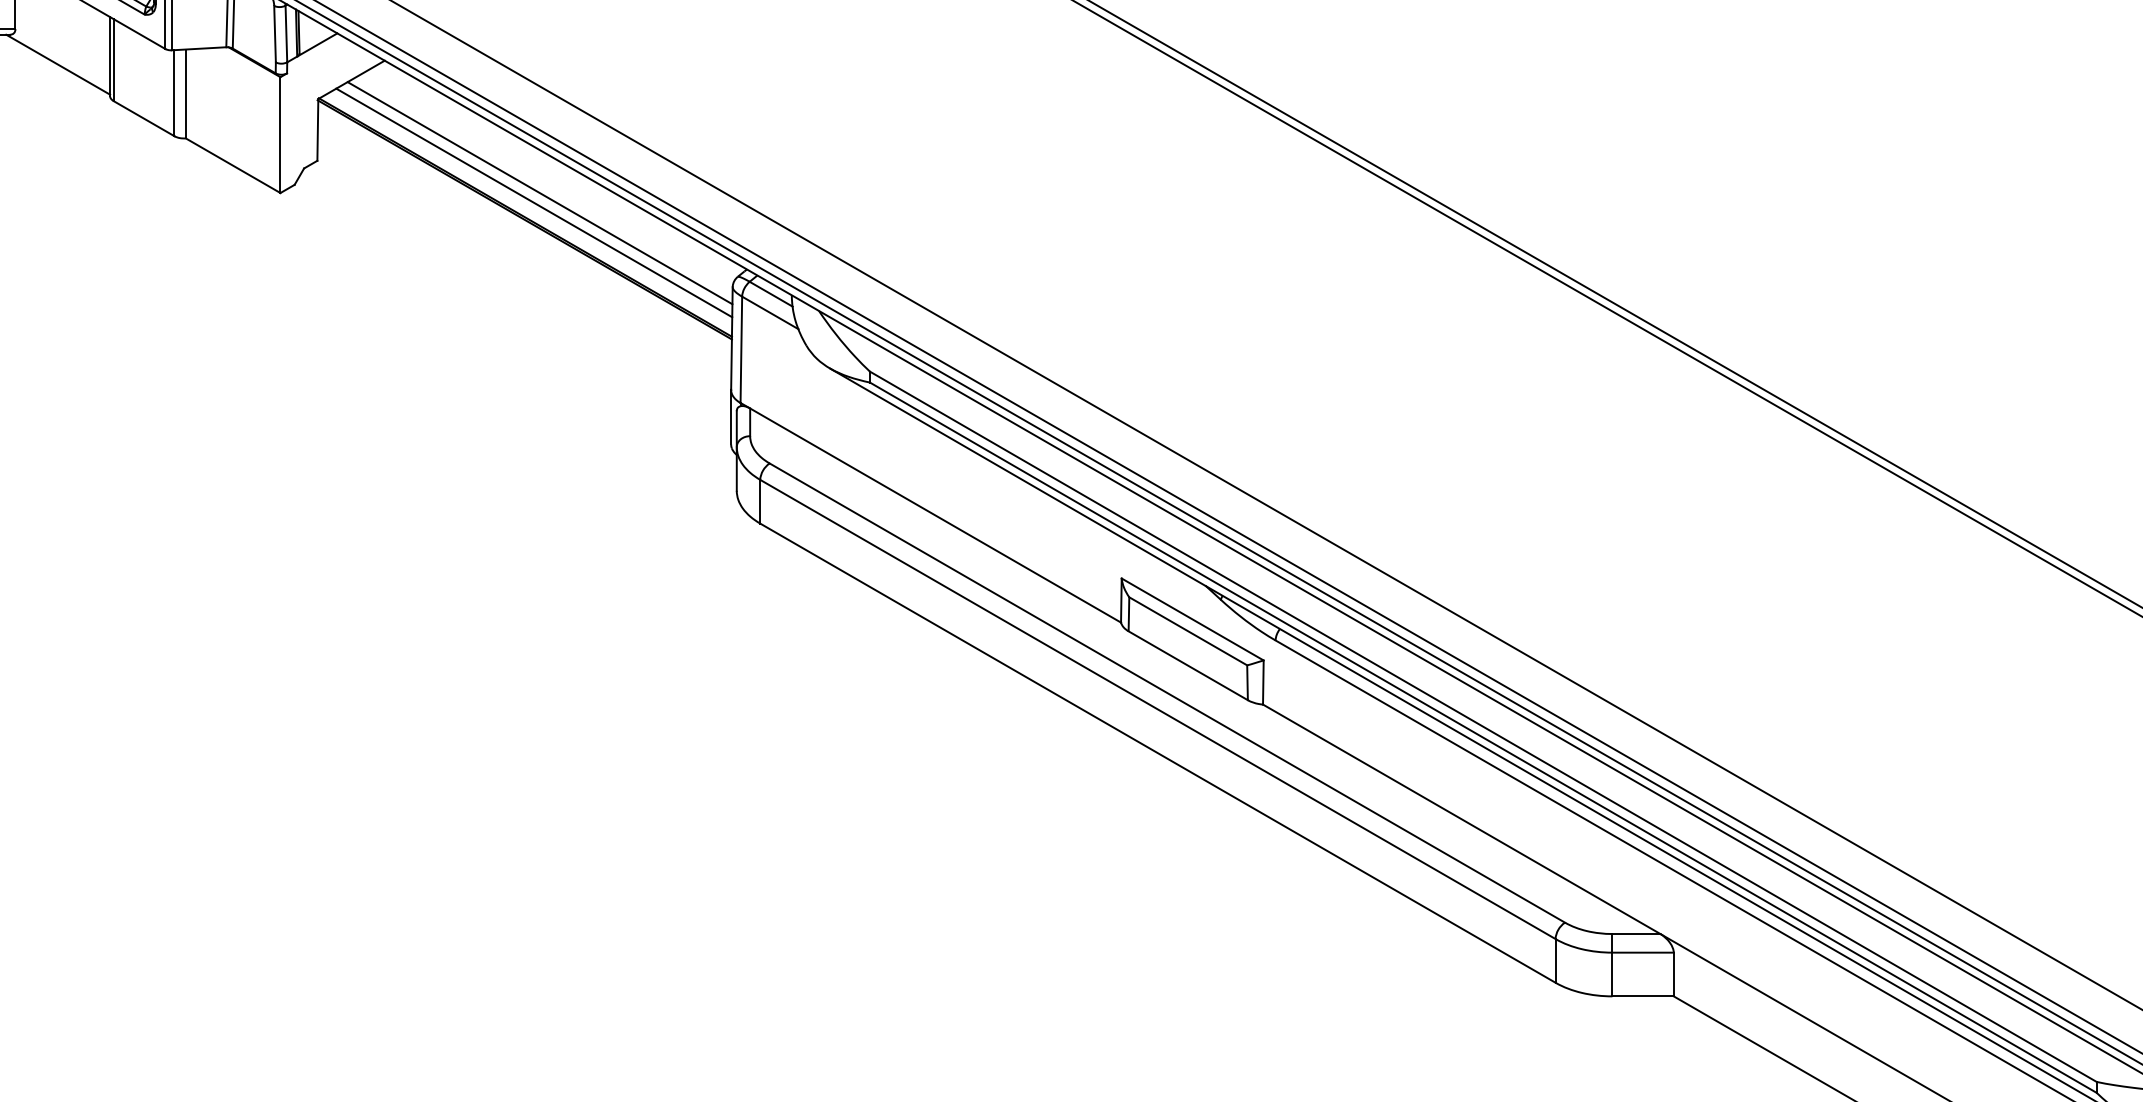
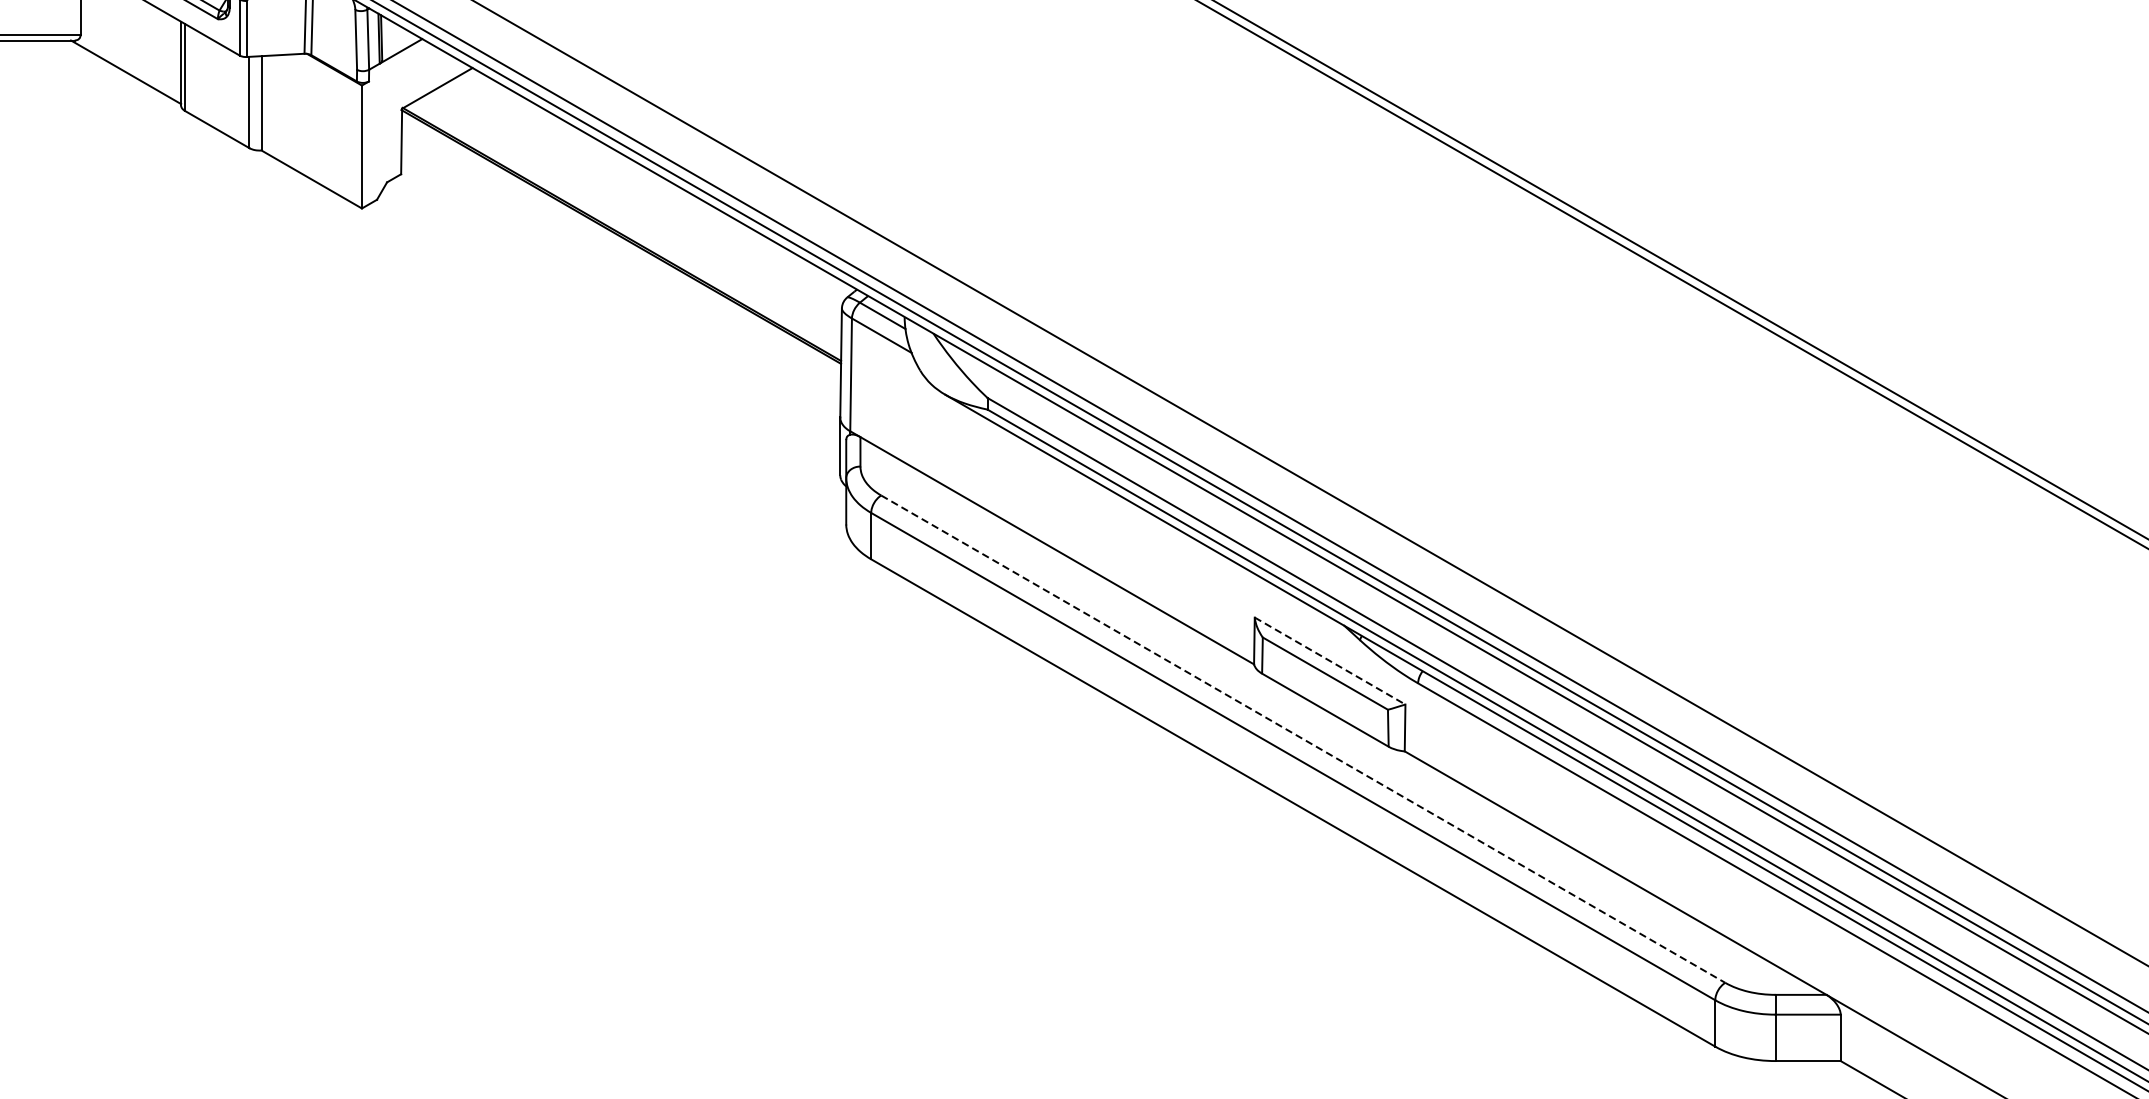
line: (539, 193) -> (636, 208), removed
line: (534, 202) -> (631, 218), removed
line: (1192, 619) -> (1329, 661), solid -> dashed
line: (1167, 693) -> (1303, 739), solid -> dashed

